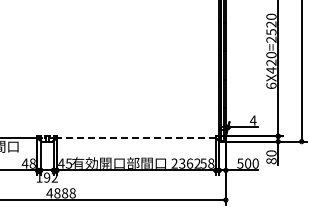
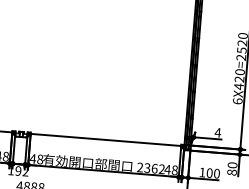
line: (136, 137) -> (106, 139), dashed -> solid
text: (68, 163) -> (39, 159), 45 -> 48
text: (203, 163) -> (167, 169), 58 -> 48
text: (240, 163) -> (202, 172), 500 -> 100

